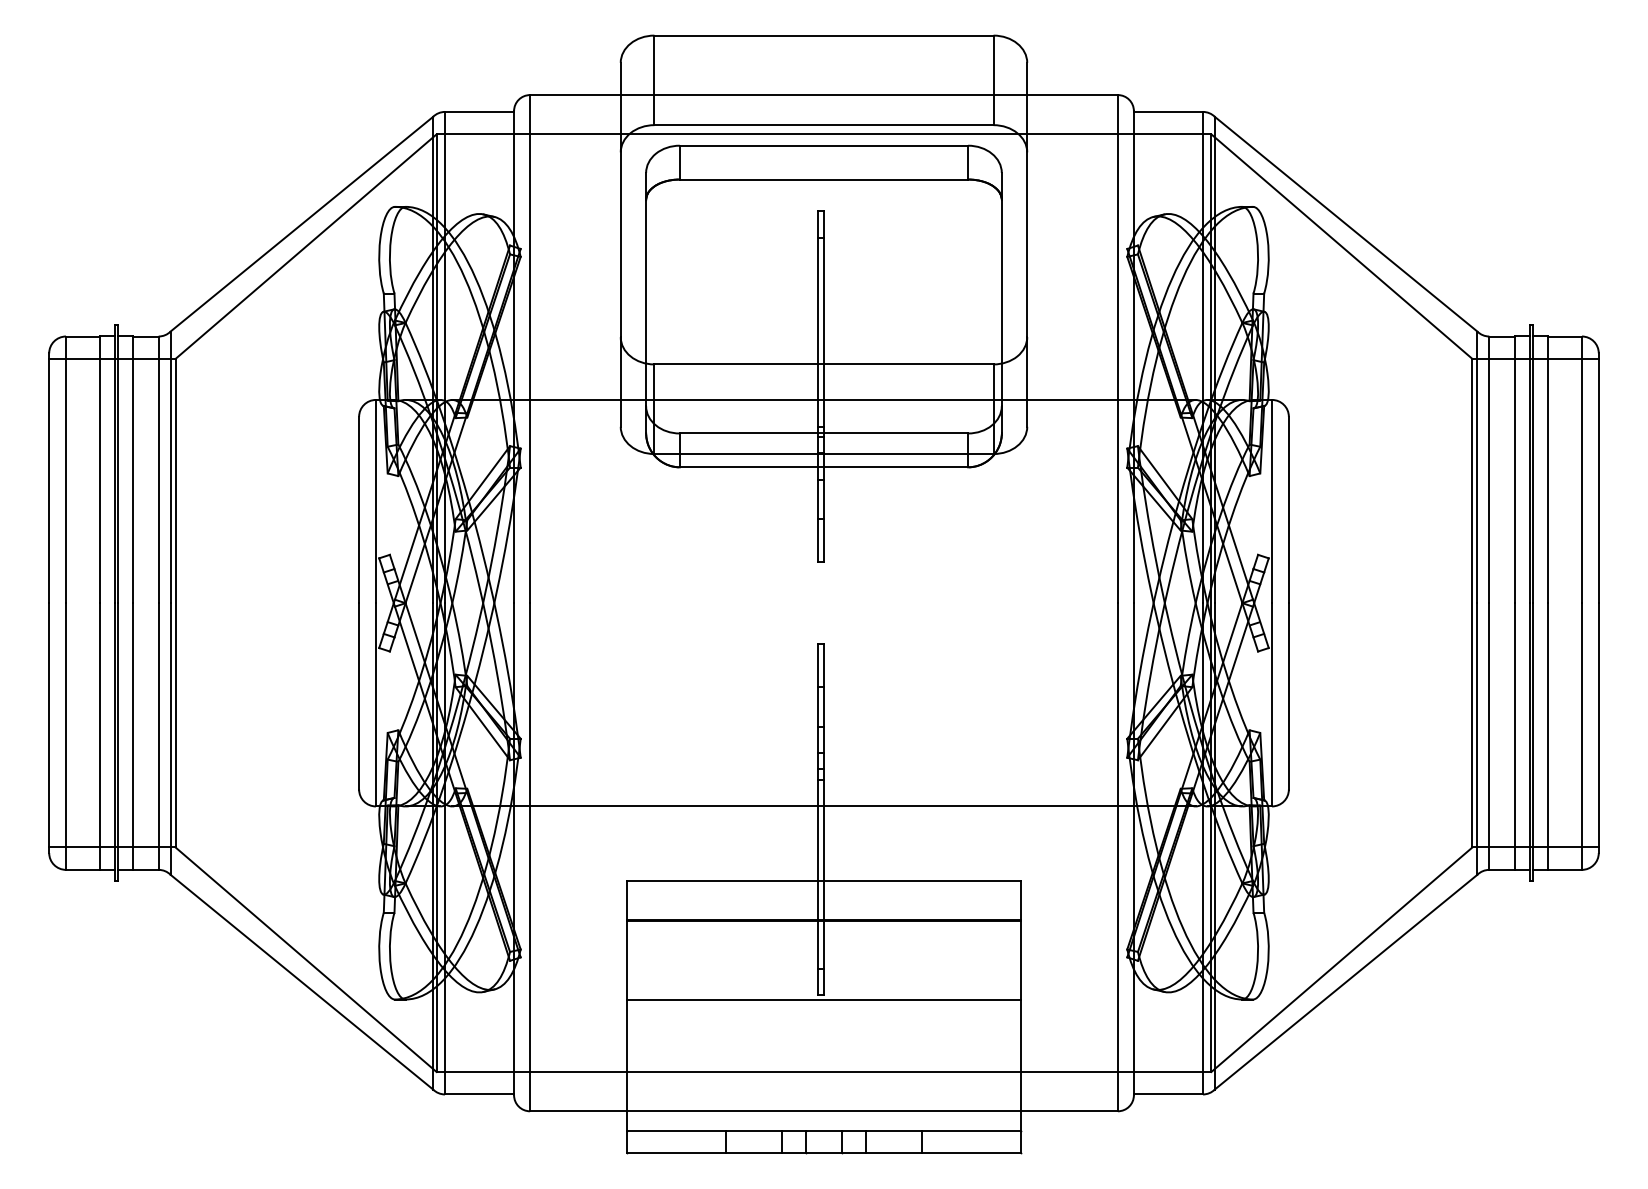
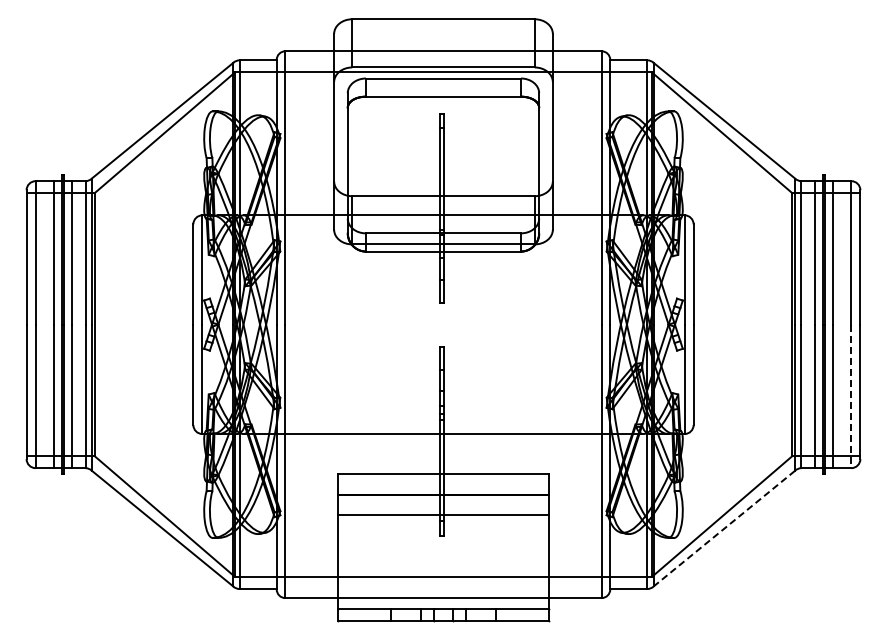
line: (1582, 736) -> (851, 396), solid -> dashed
line: (1346, 981) -> (724, 528), solid -> dashed
line: (824, 1000) -> (443, 515), moved

